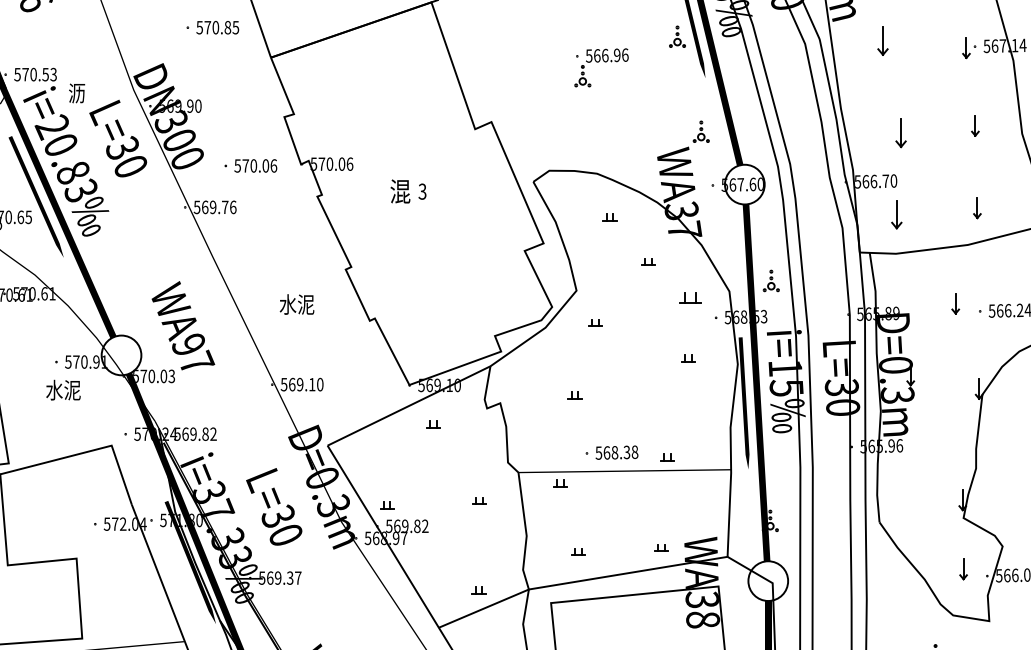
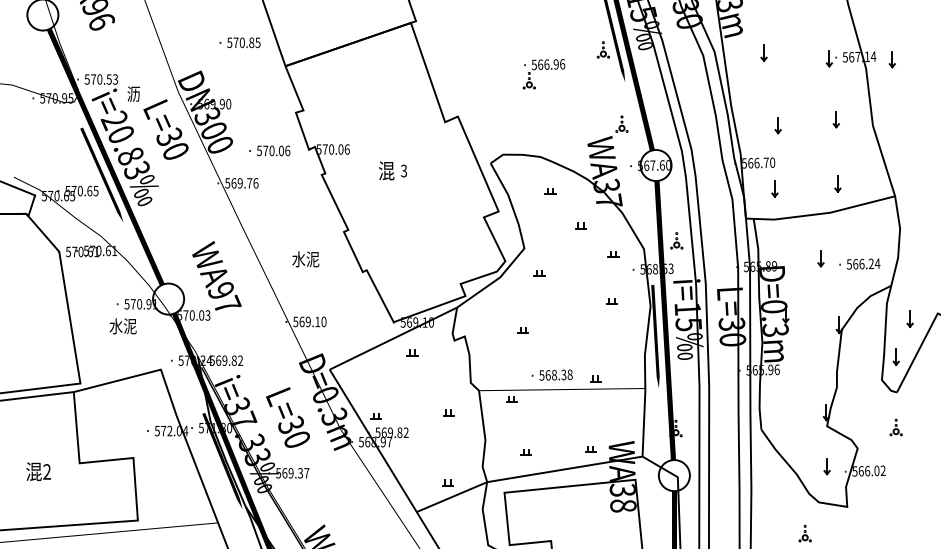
part: (882, 40) -> (763, 52), size x0.71
part: (900, 133) -> (777, 125), size x0.71
part: (896, 214) -> (774, 188), size x0.71
part: (690, 298) -> (613, 254), size x0.62

